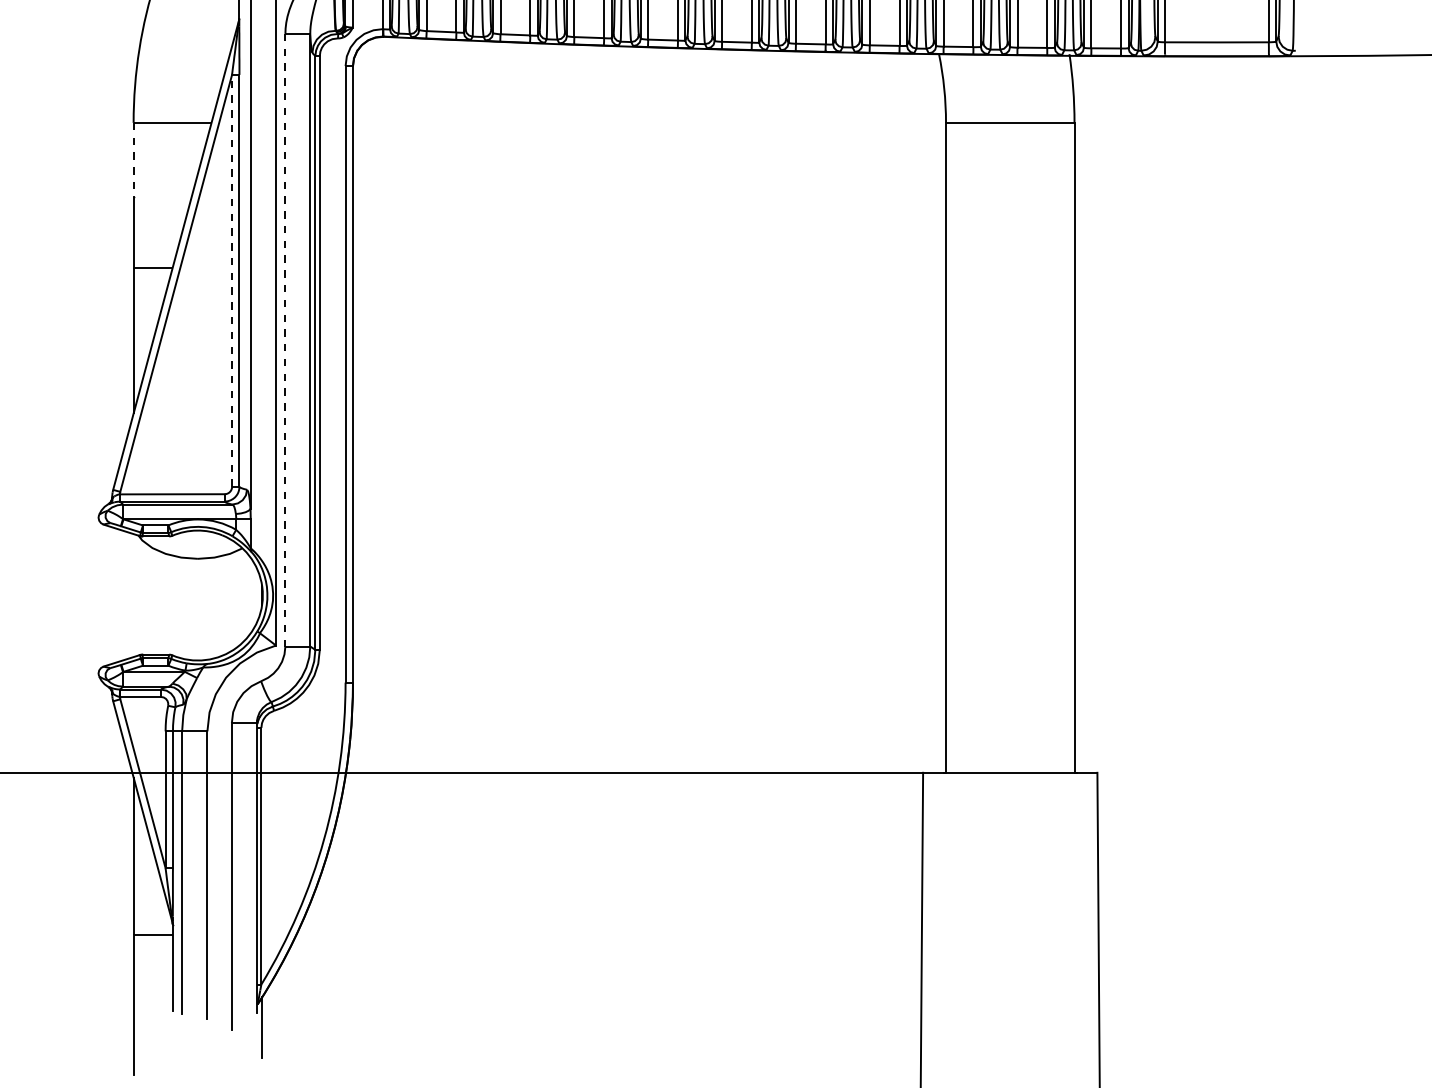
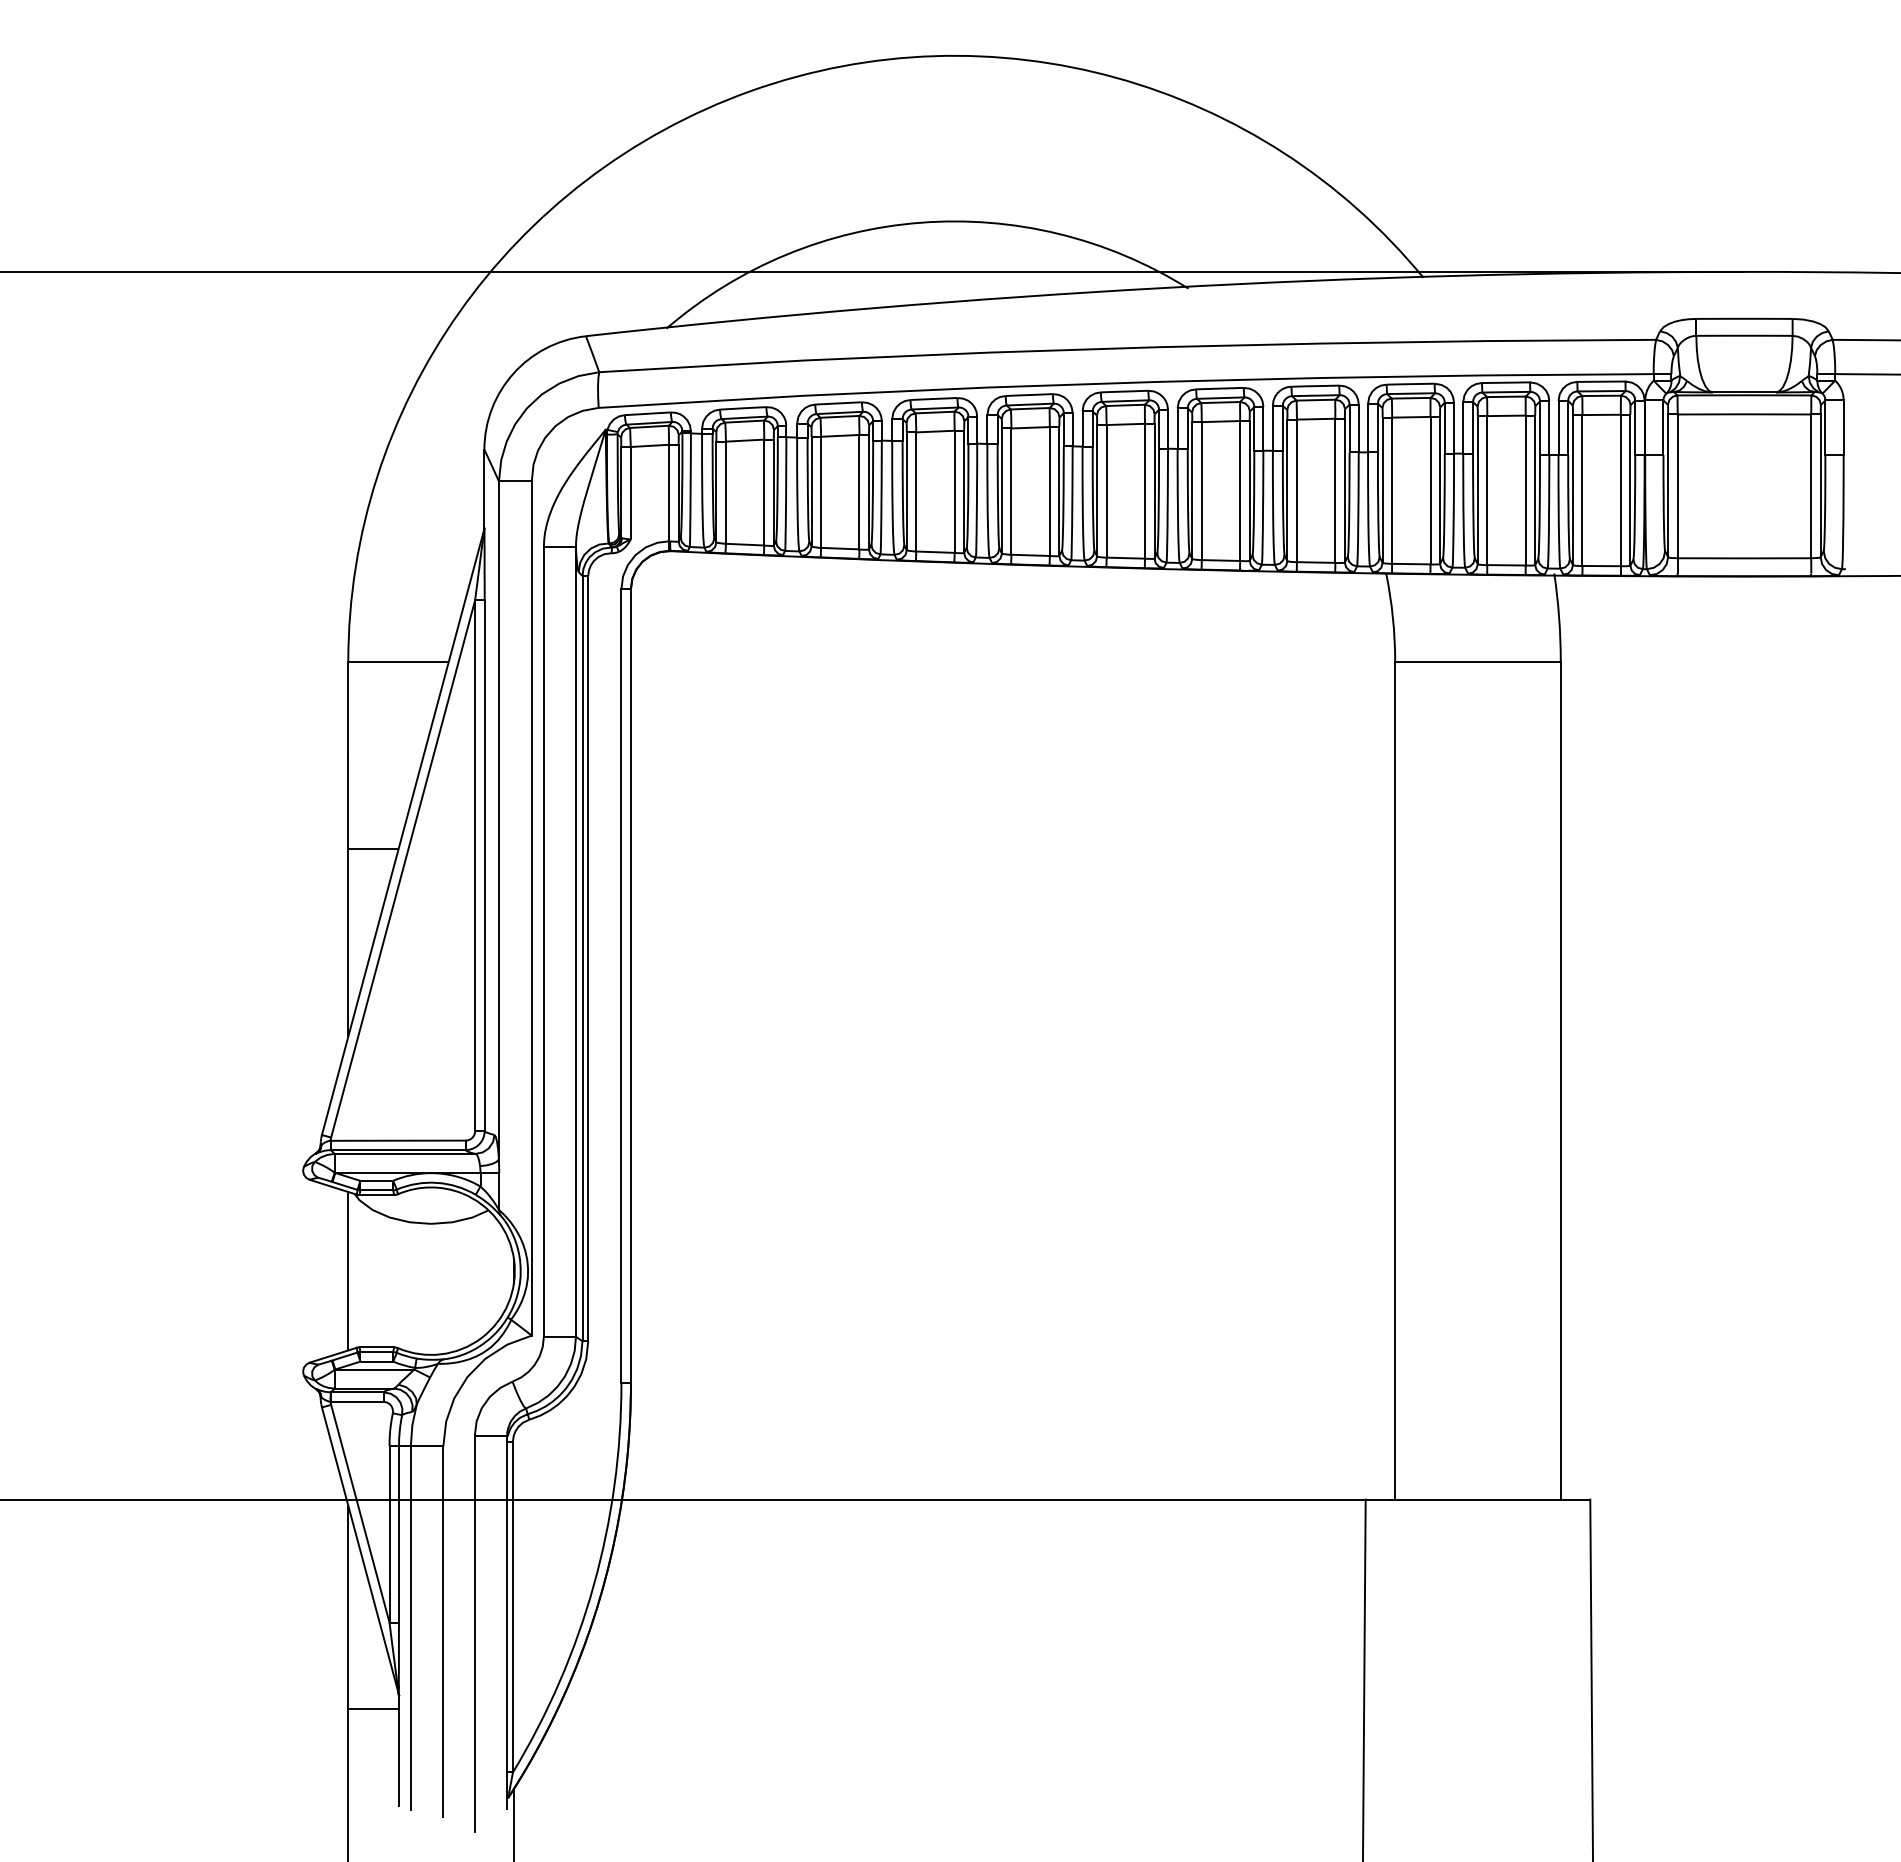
line: (133, 159) -> (348, 709), dashed -> solid
line: (232, 280) -> (475, 865), dashed -> solid
line: (285, 340) -> (543, 942), dashed -> solid
line: (133, 595) -> (348, 1271), added

